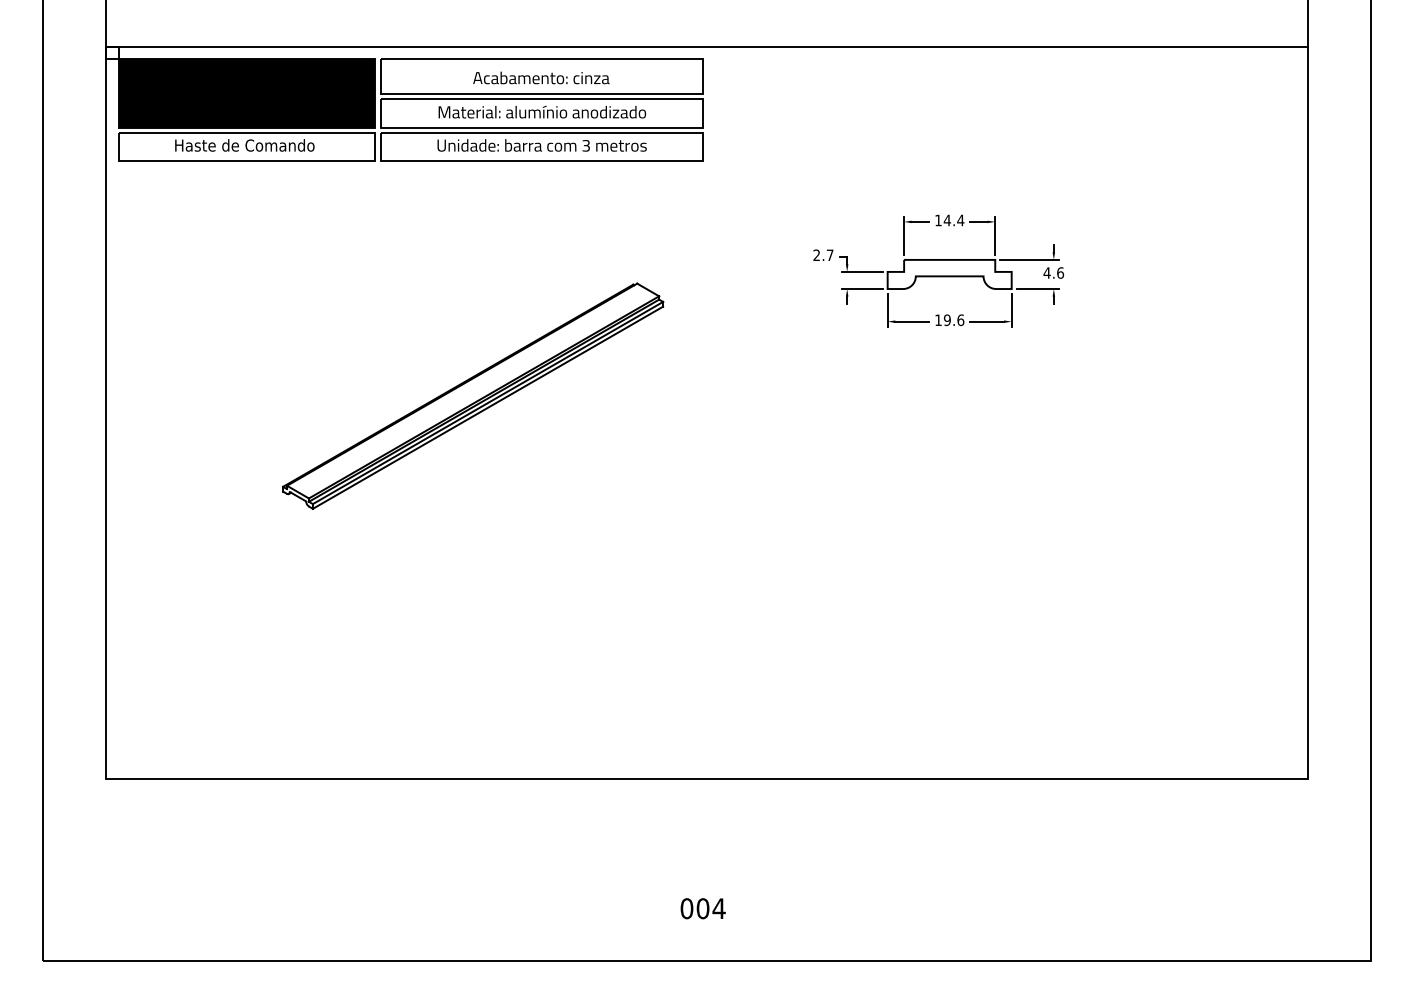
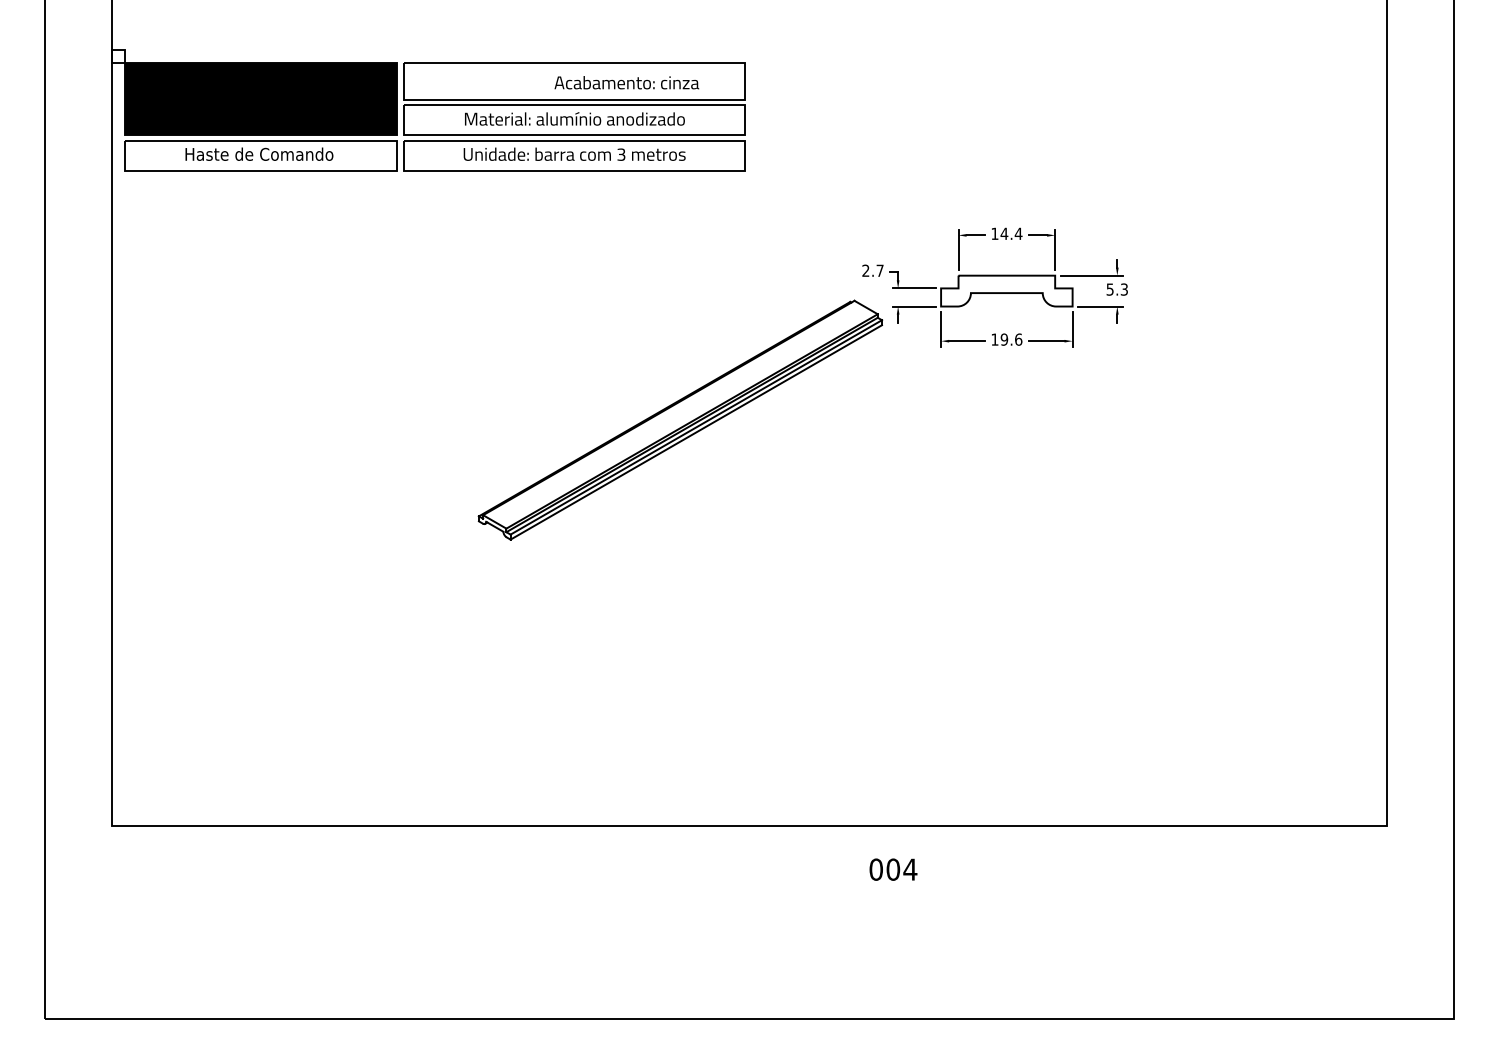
line: (707, 46) -> (749, 49), removed
text: (541, 77) -> (626, 82), moved
text: (1054, 272) -> (1117, 289), 4.6 -> 5.3
part: (473, 395) -> (680, 419), moved
text: (703, 908) -> (893, 869), moved

